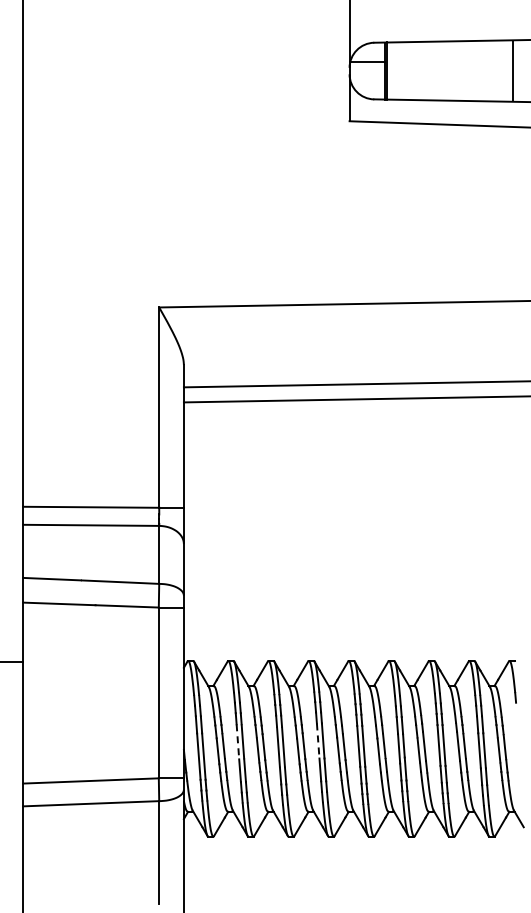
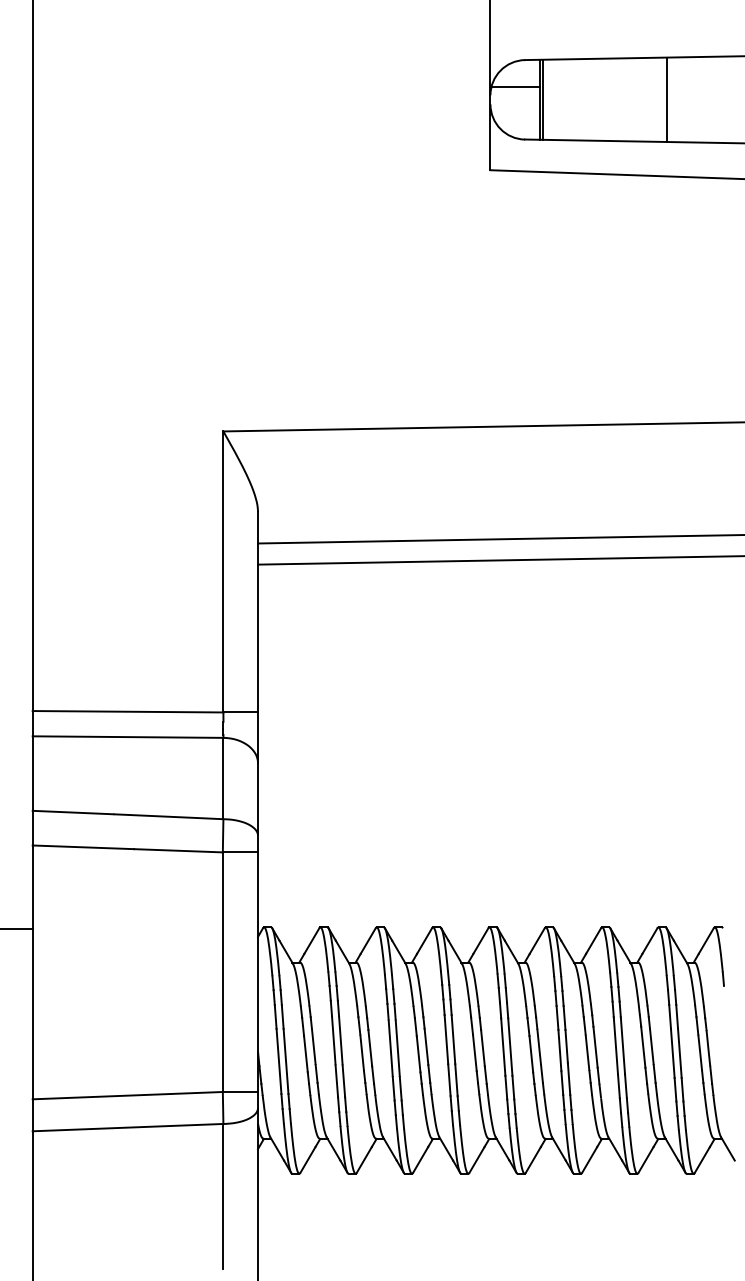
line: (513, 70) -> (667, 99), moved
line: (318, 740) -> (446, 1038), dashed -> solid
line: (237, 742) -> (333, 1041), dashed -> solid

